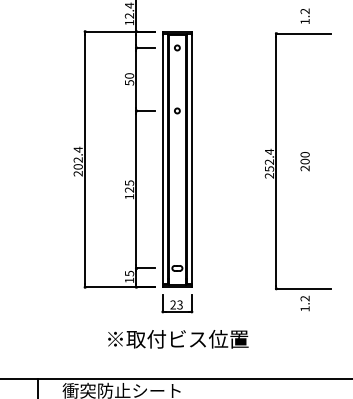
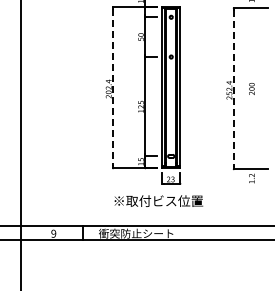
line: (85, 159) -> (113, 87), solid -> dashed
line: (276, 160) -> (233, 88), solid -> dashed
text: (177, 338) -> (158, 200), moved

